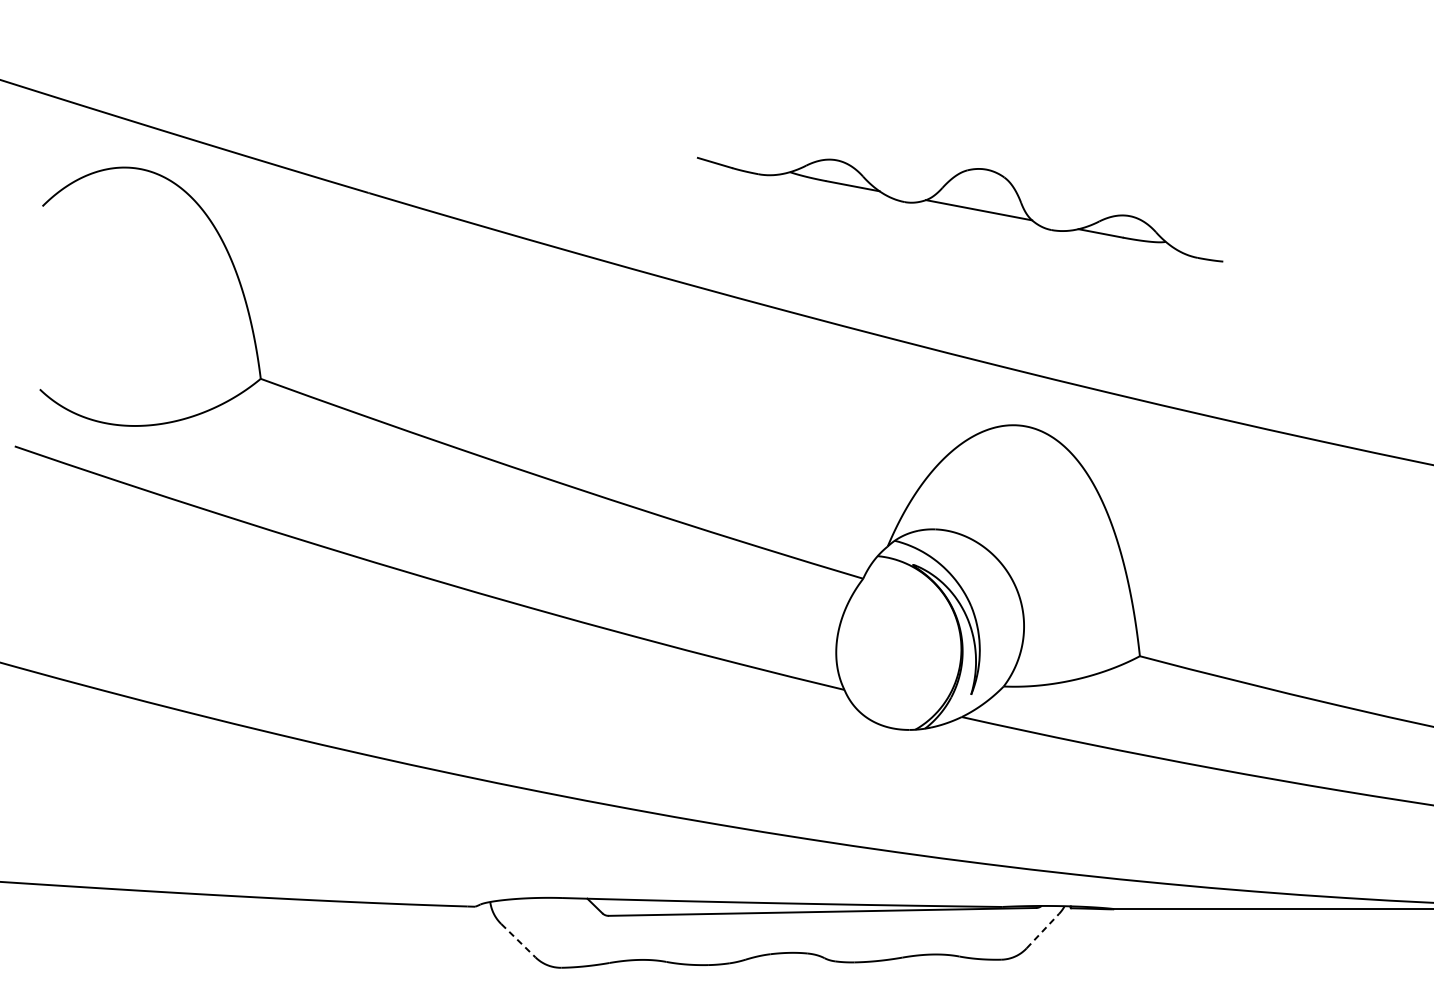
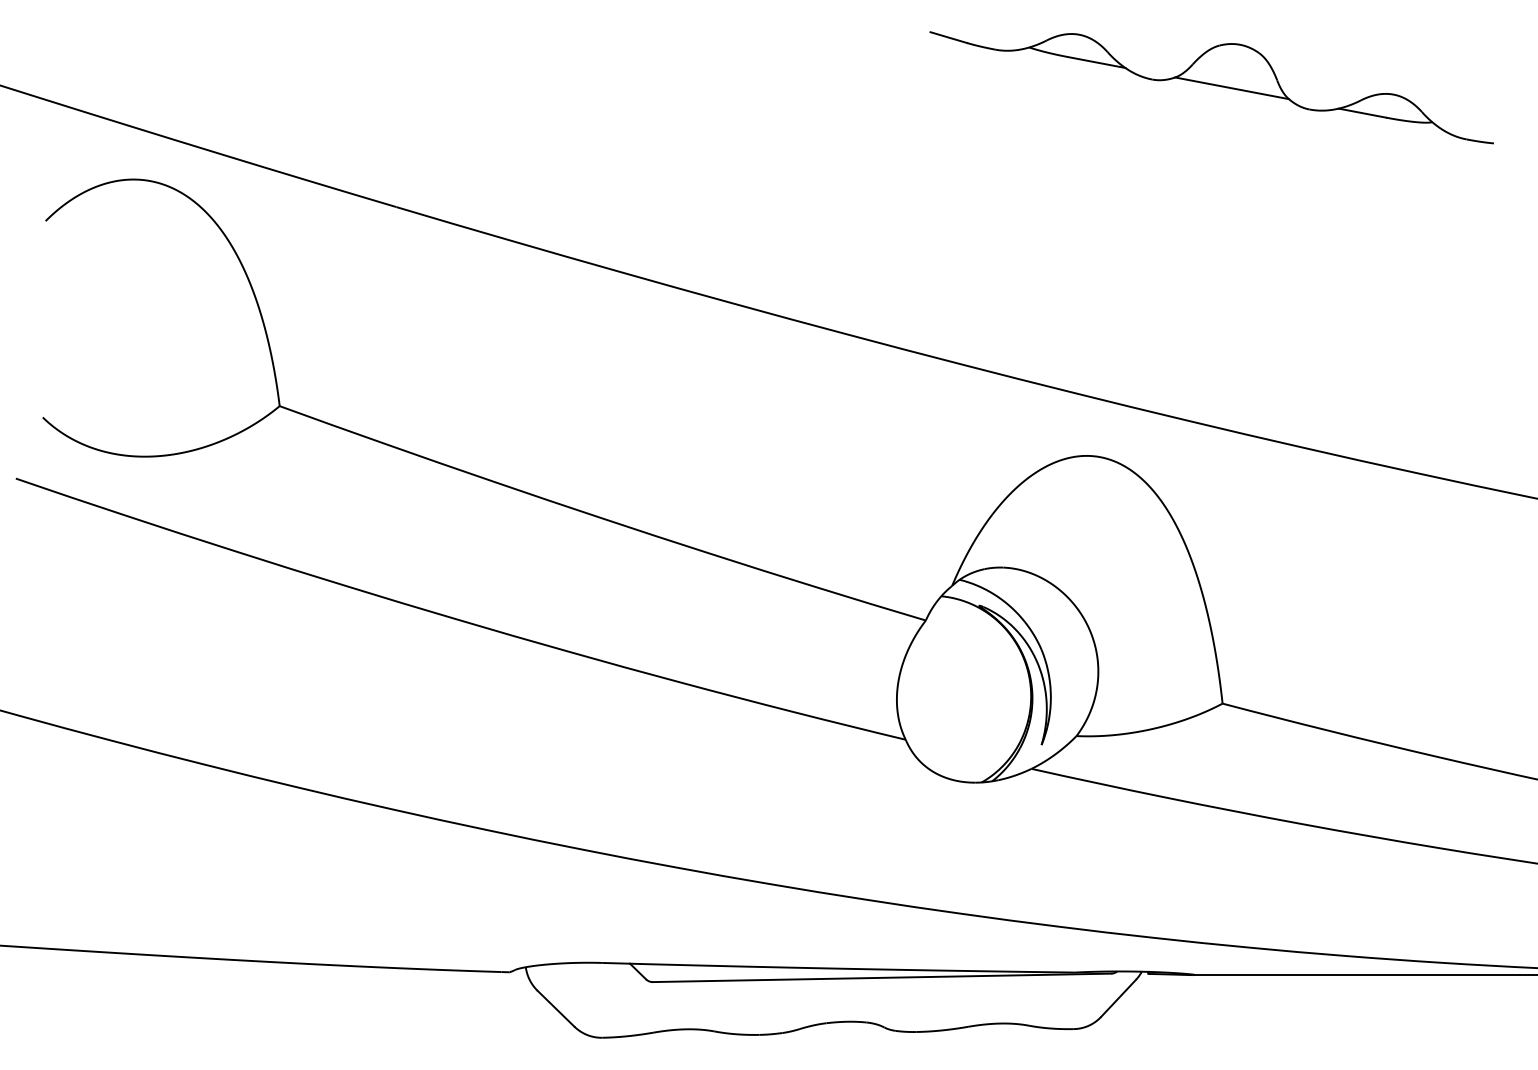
part: (959, 209) -> (1211, 87), moved
line: (1042, 931) -> (1118, 998), dashed -> solid
line: (518, 940) -> (556, 1008), dashed -> solid

